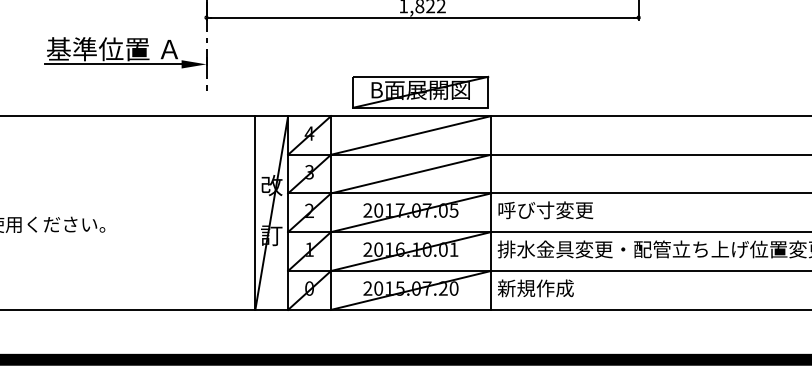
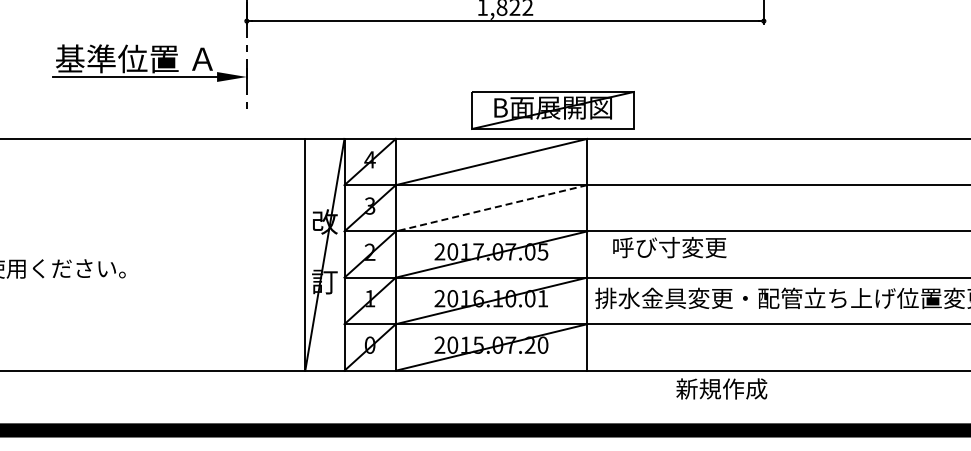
part: (420, 92) -> (552, 110), moved
line: (411, 174) -> (491, 208), solid -> dashed
text: (545, 210) -> (669, 247), moved
text: (535, 287) -> (721, 388), moved

